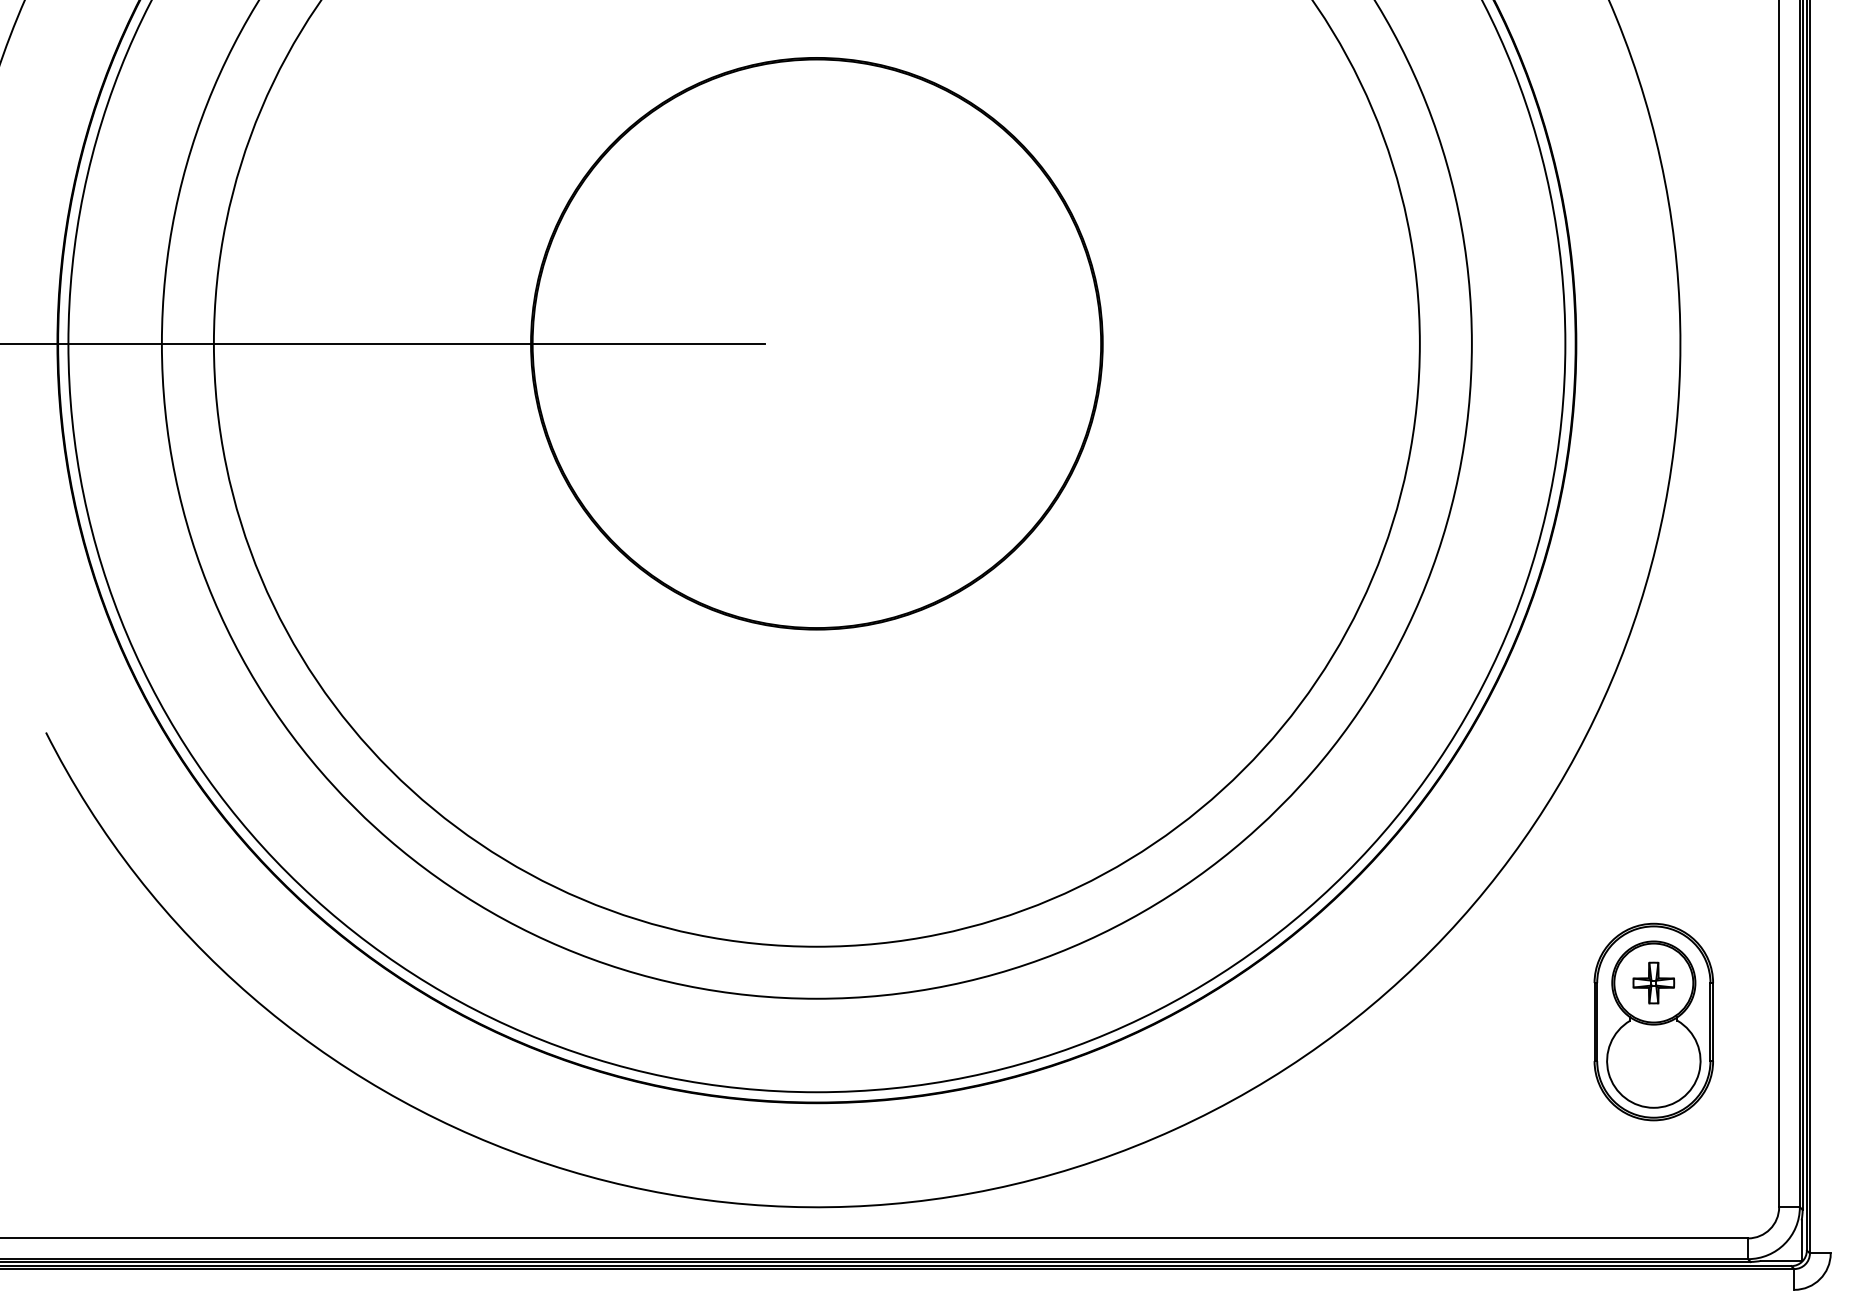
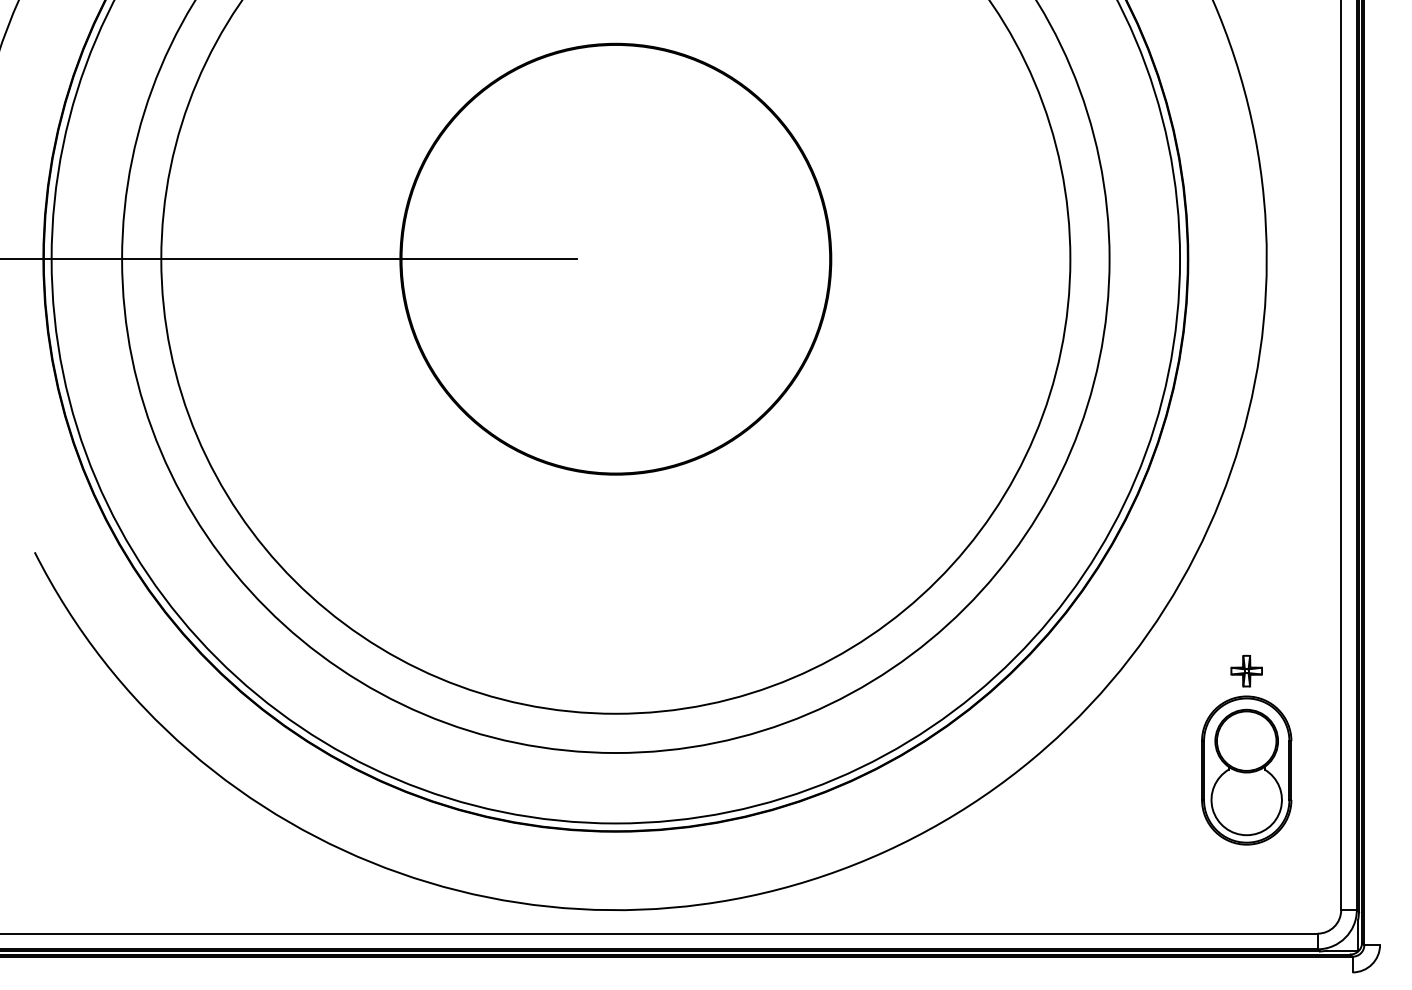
part: (1653, 982) -> (1246, 670), moved

